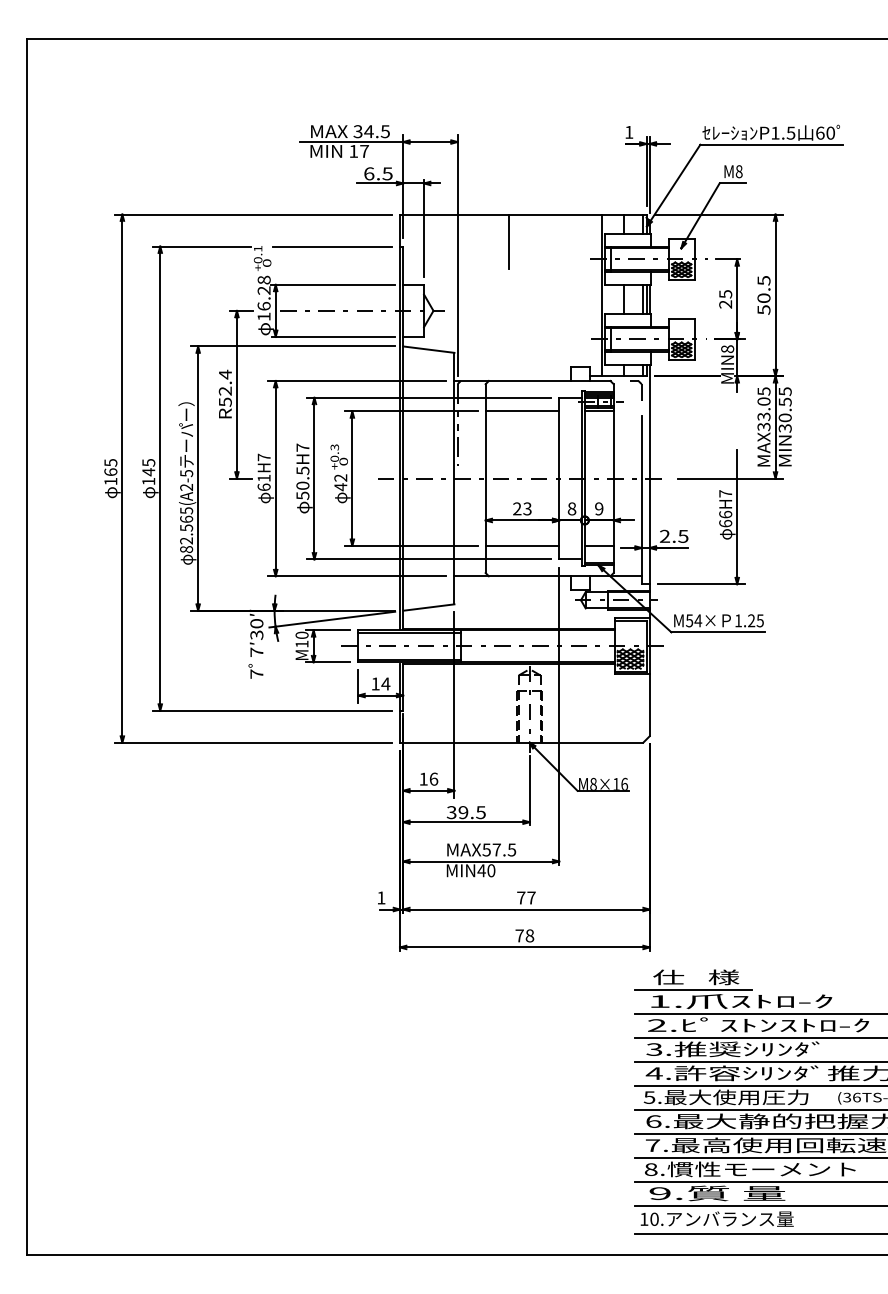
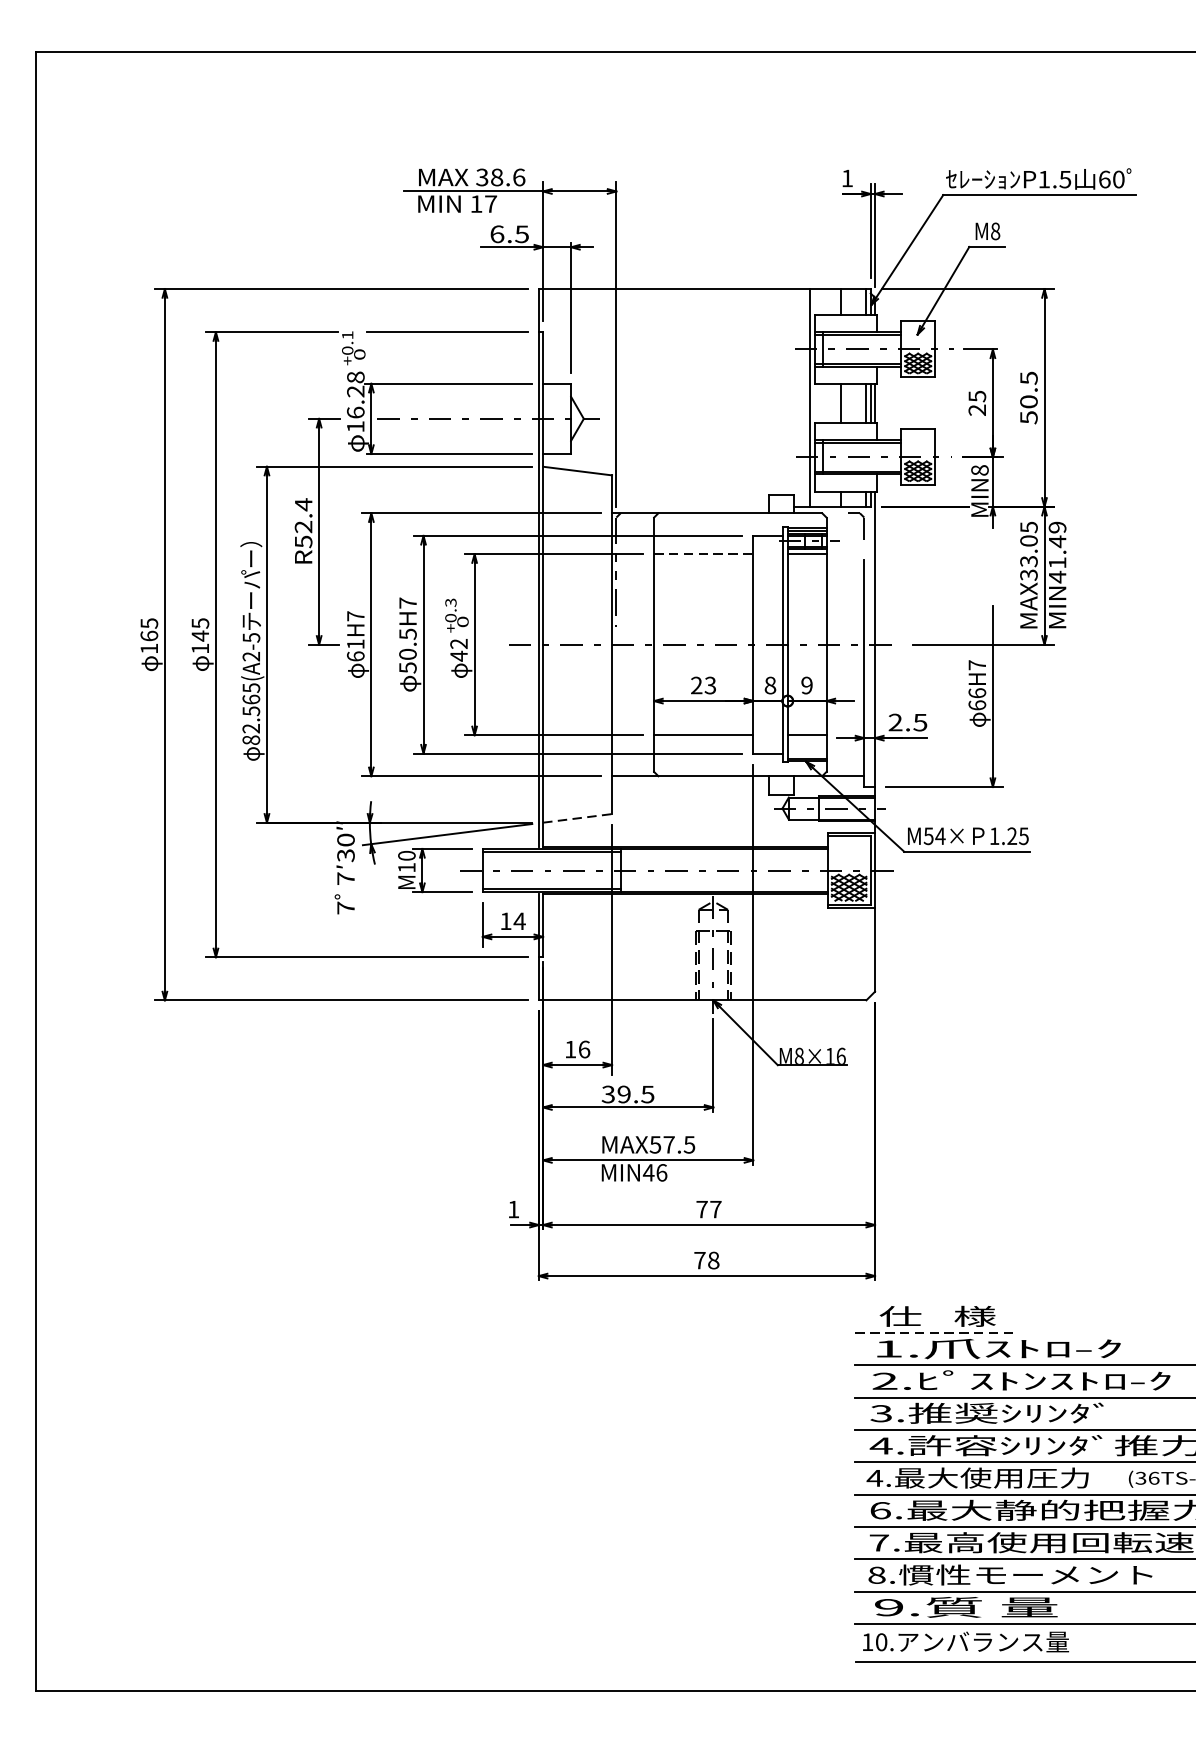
text: (377, 131) -> (508, 177), 34.5 -> 38.6
line: (508, 241) -> (684, 325), removed
text: (784, 410) -> (1056, 553), MIN30.55 -> MIN41.49
line: (522, 411) -> (703, 554), solid -> dashed
line: (428, 607) -> (577, 818), solid -> dashed
text: (491, 870) -> (661, 1172), MIN40 -> MIN46
line: (693, 989) -> (934, 1332), solid -> dashed
text: (649, 1097) -> (874, 1478), 5. -> 4.

